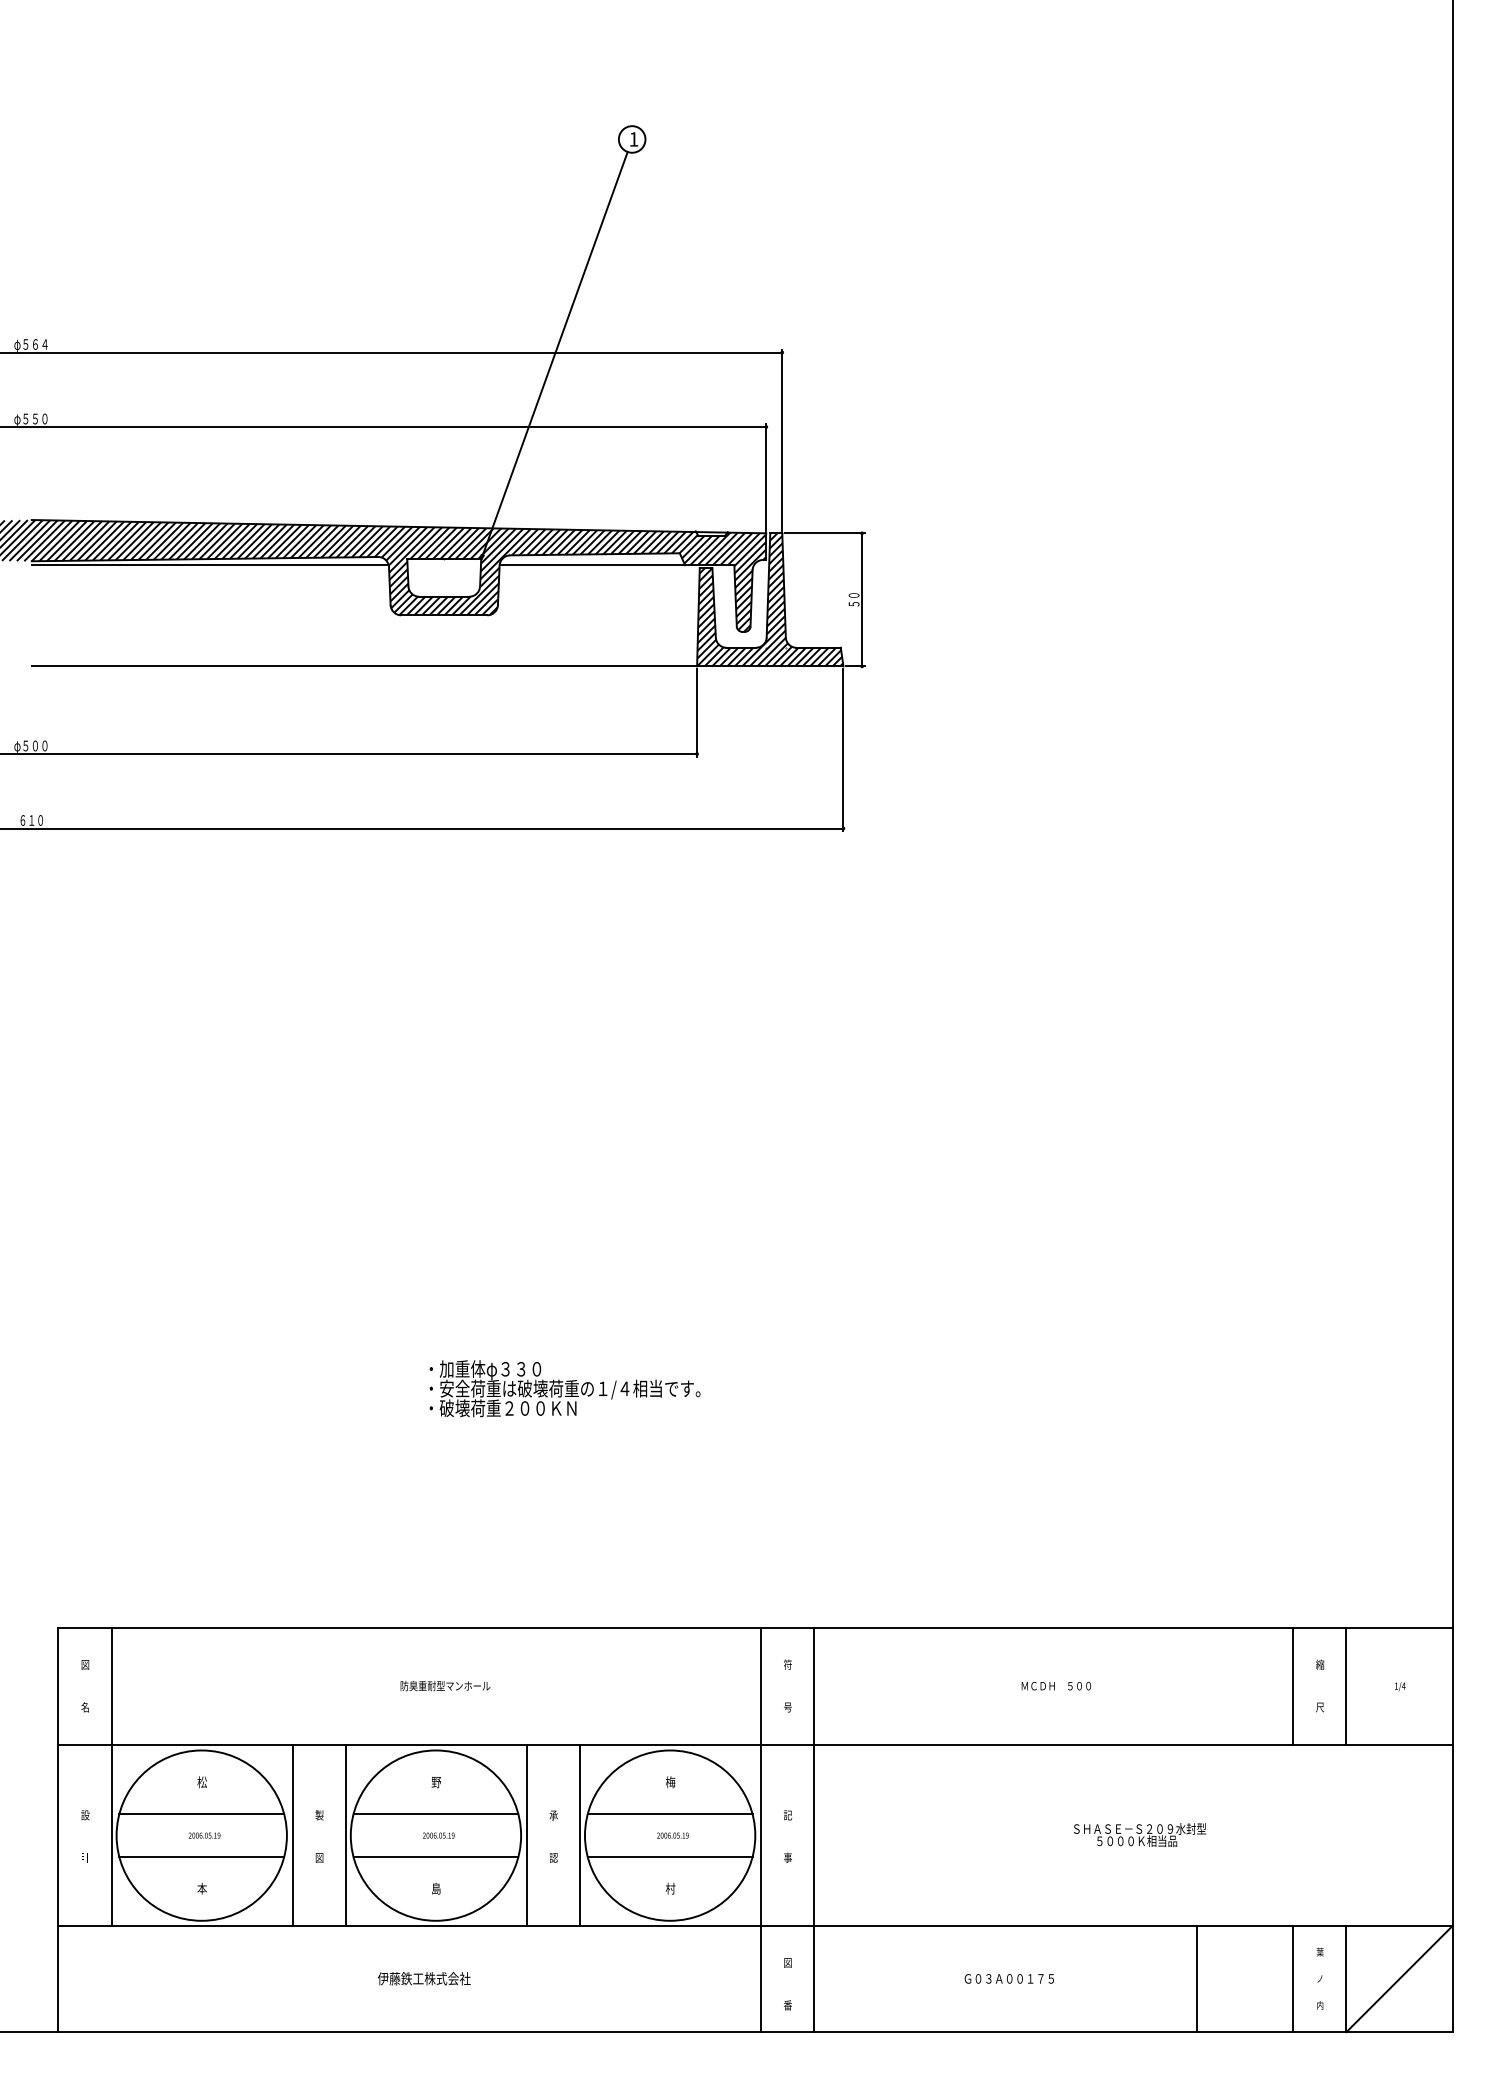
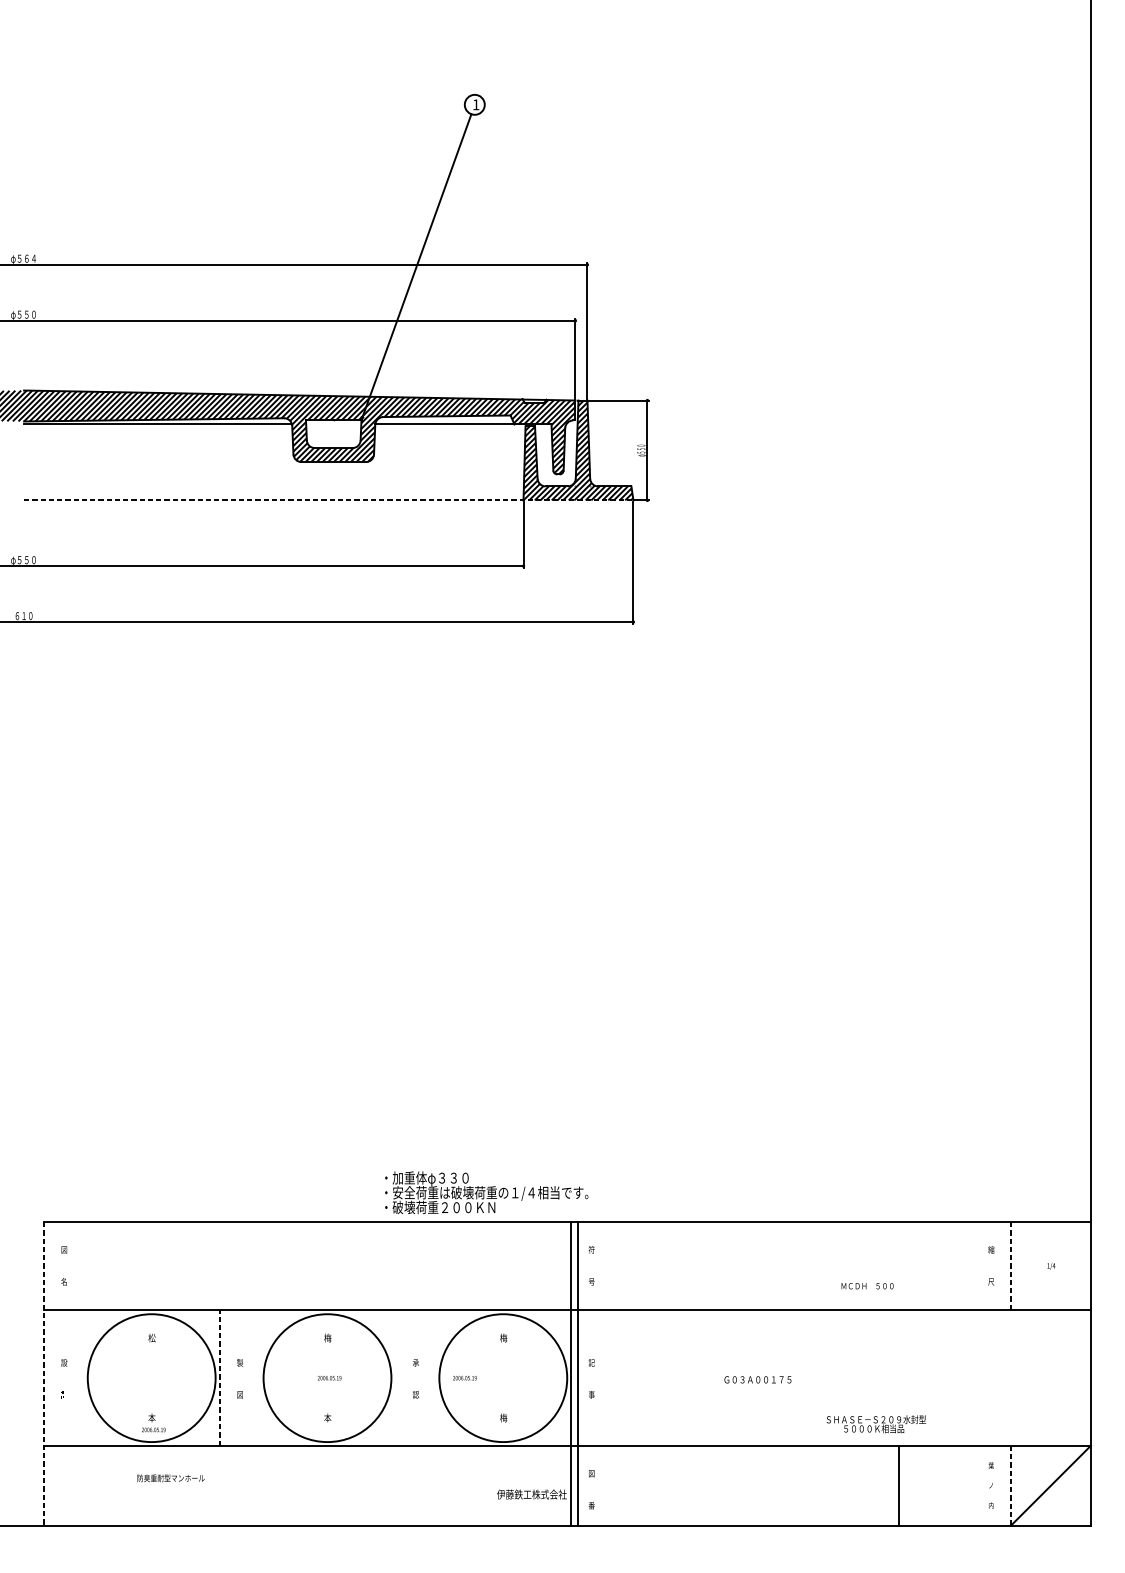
text: (854, 600) -> (641, 450), ５０ -> φ５５０
line: (437, 666) -> (328, 500), solid -> dashed
text: (34, 745) -> (26, 559), φ５００ -> φ５５０
text: (564, 1388) -> (486, 1192), moved
text: (1055, 1685) -> (866, 1285), moved
line: (1293, 1685) -> (971, 1265), removed
text: (445, 1686) -> (171, 1478), moved
line: (1346, 1686) -> (1011, 1266), solid -> dashed
line: (111, 1776) -> (83, 1333), removed
text: (436, 1782) -> (327, 1338), 野 -> 梅
line: (201, 1814) -> (151, 1362), removed
line: (435, 1814) -> (327, 1362), removed
line: (669, 1814) -> (502, 1362), removed
line: (814, 1829) -> (577, 1373), moved
line: (58, 1830) -> (44, 1374), solid -> dashed
line: (292, 1834) -> (219, 1377), solid -> dashed
line: (345, 1834) -> (259, 1377), removed
line: (526, 1834) -> (395, 1377), removed
line: (580, 1834) -> (436, 1377), removed
text: (1140, 1834) -> (876, 1423), moved
text: (204, 1835) -> (153, 1429), moved
text: (672, 1835) -> (464, 1378), moved
line: (201, 1856) -> (151, 1393), removed
line: (435, 1856) -> (327, 1393), removed
line: (669, 1856) -> (502, 1393), removed
text: (435, 1888) -> (327, 1417), 島 -> 本
text: (670, 1888) -> (503, 1417), 村 -> 梅
text: (423, 1978) -> (531, 1494), moved
text: (1008, 1978) -> (757, 1379), moved
line: (1293, 1978) -> (971, 1485), removed
line: (1346, 1979) -> (1011, 1486), solid -> dashed

